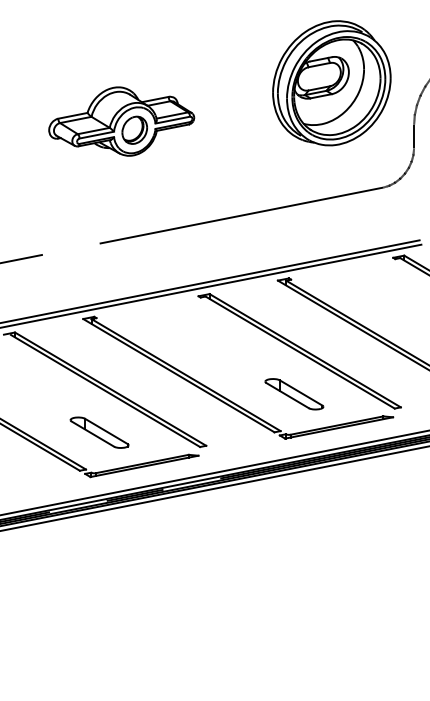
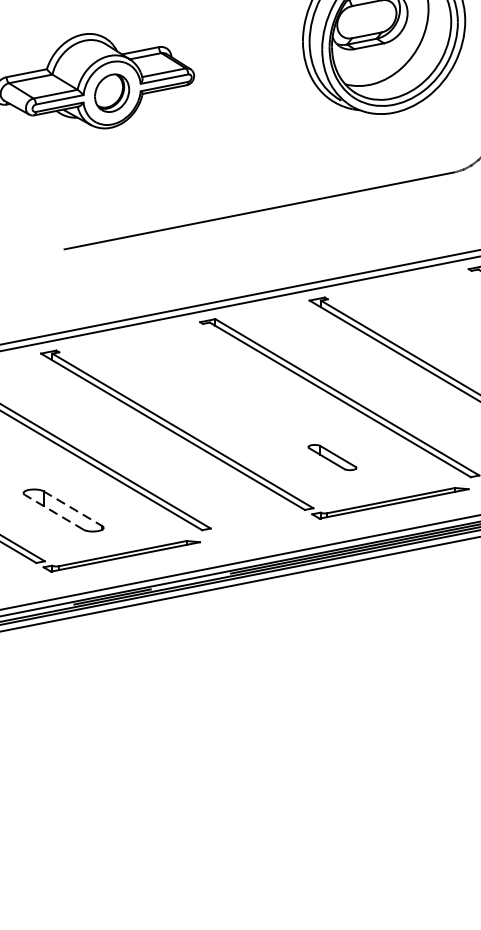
part: (294, 394) -> (332, 457), size x0.6
line: (106, 431) -> (73, 508), solid -> dashed
line: (92, 434) -> (53, 512), solid -> dashed

